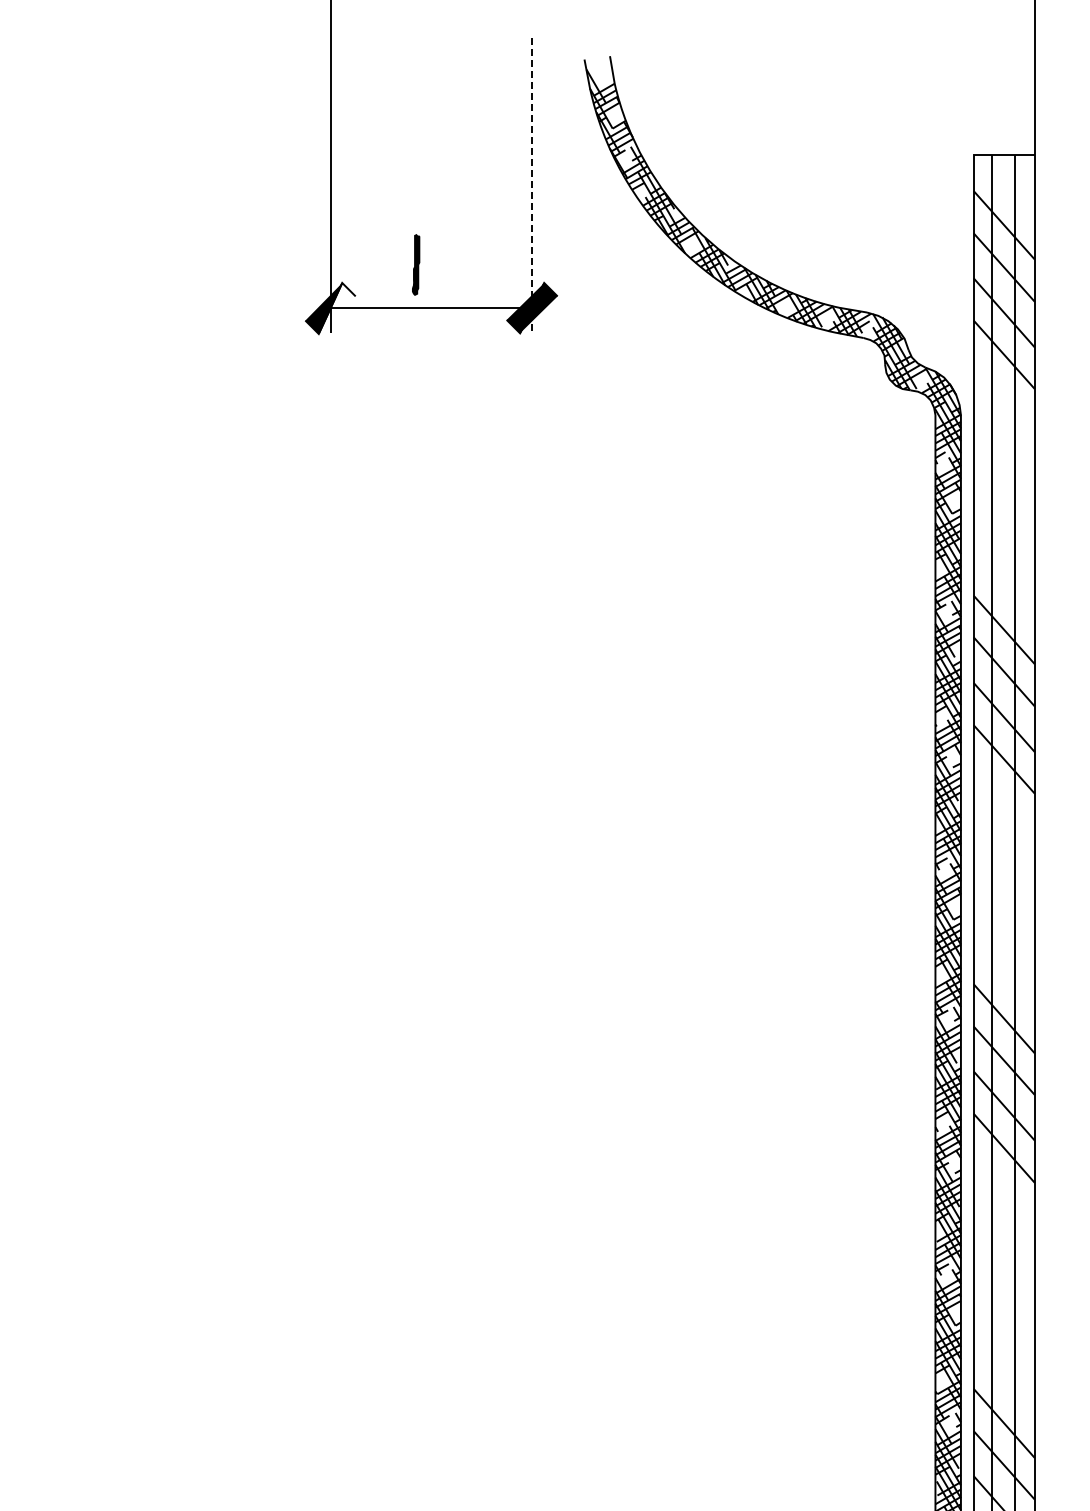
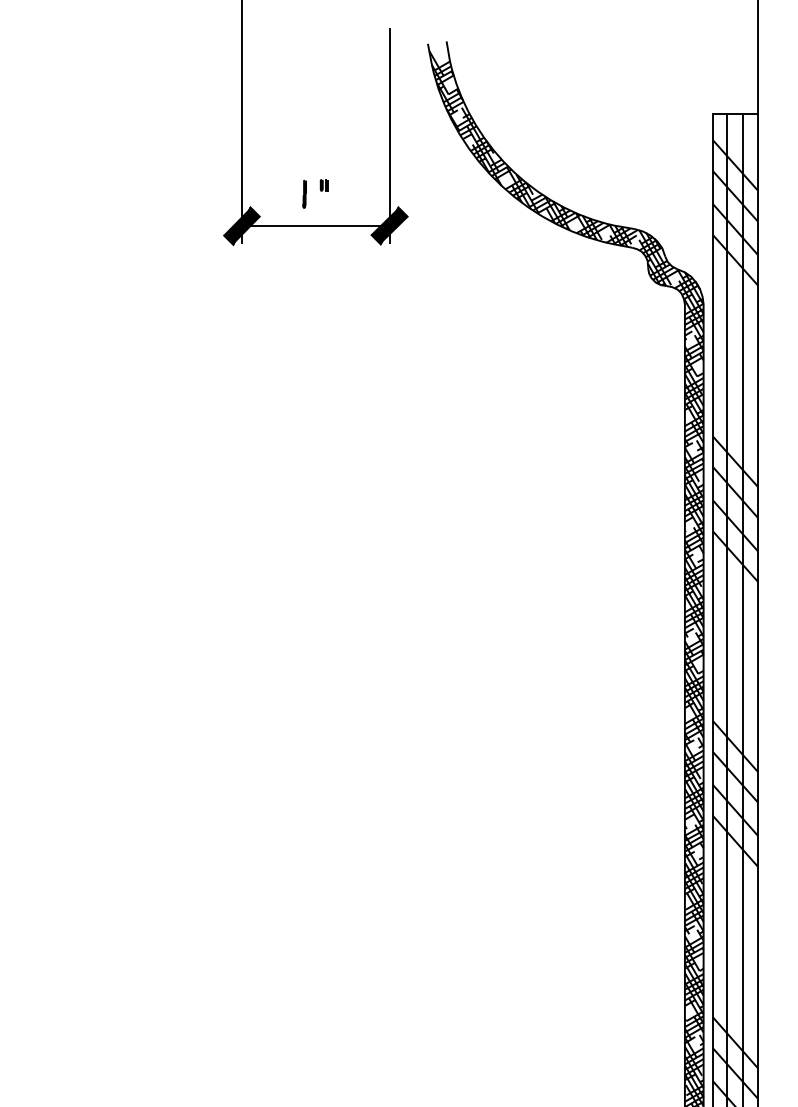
line: (532, 185) -> (389, 136), dashed -> solid
part: (442, 252) -> (323, 185), added
part: (415, 264) -> (304, 193), size x0.62
fill: (336, 308) -> (246, 226), added

